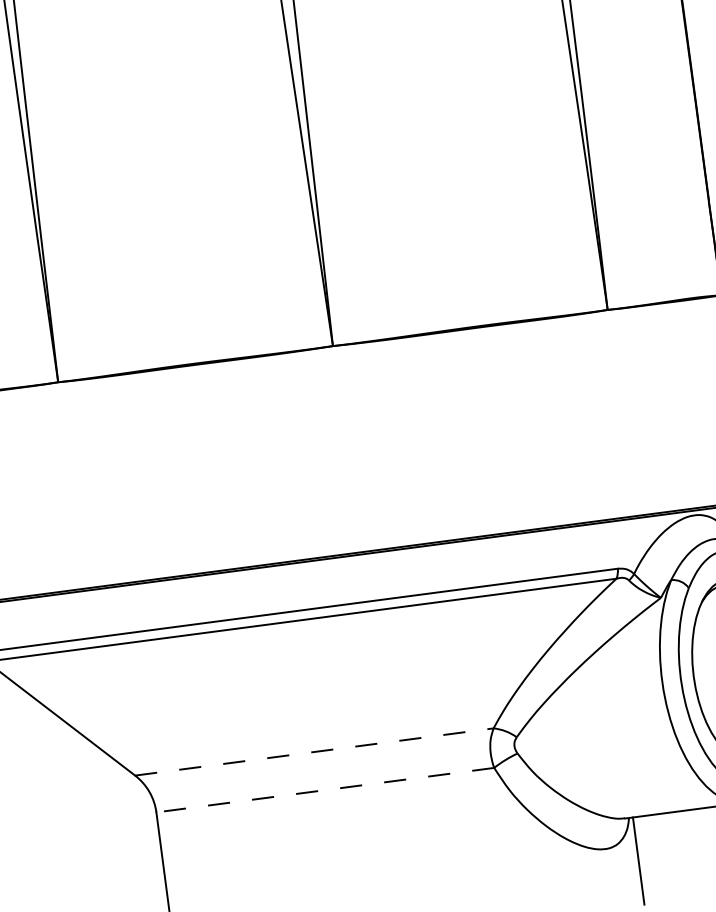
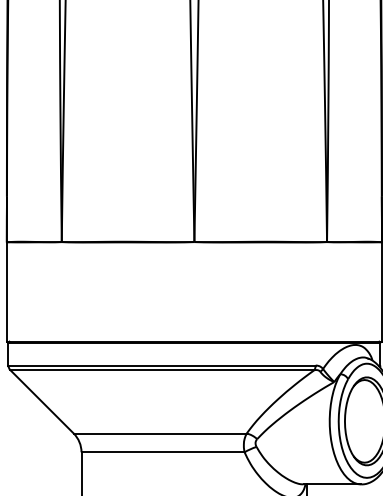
line: (314, 751) -> (160, 433), dashed -> solid
line: (326, 790) -> (163, 452), dashed -> solid

